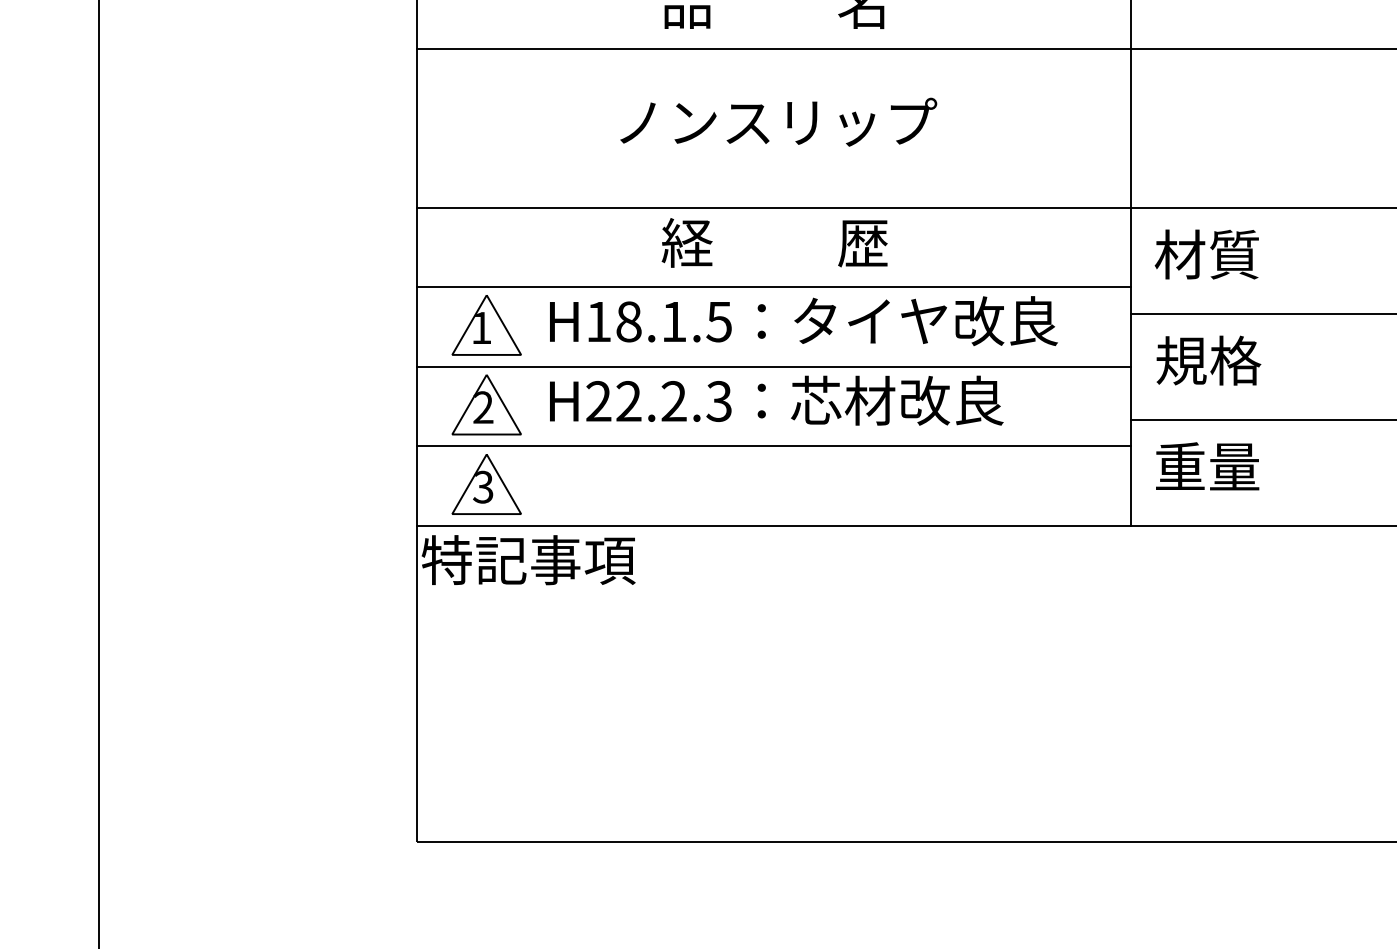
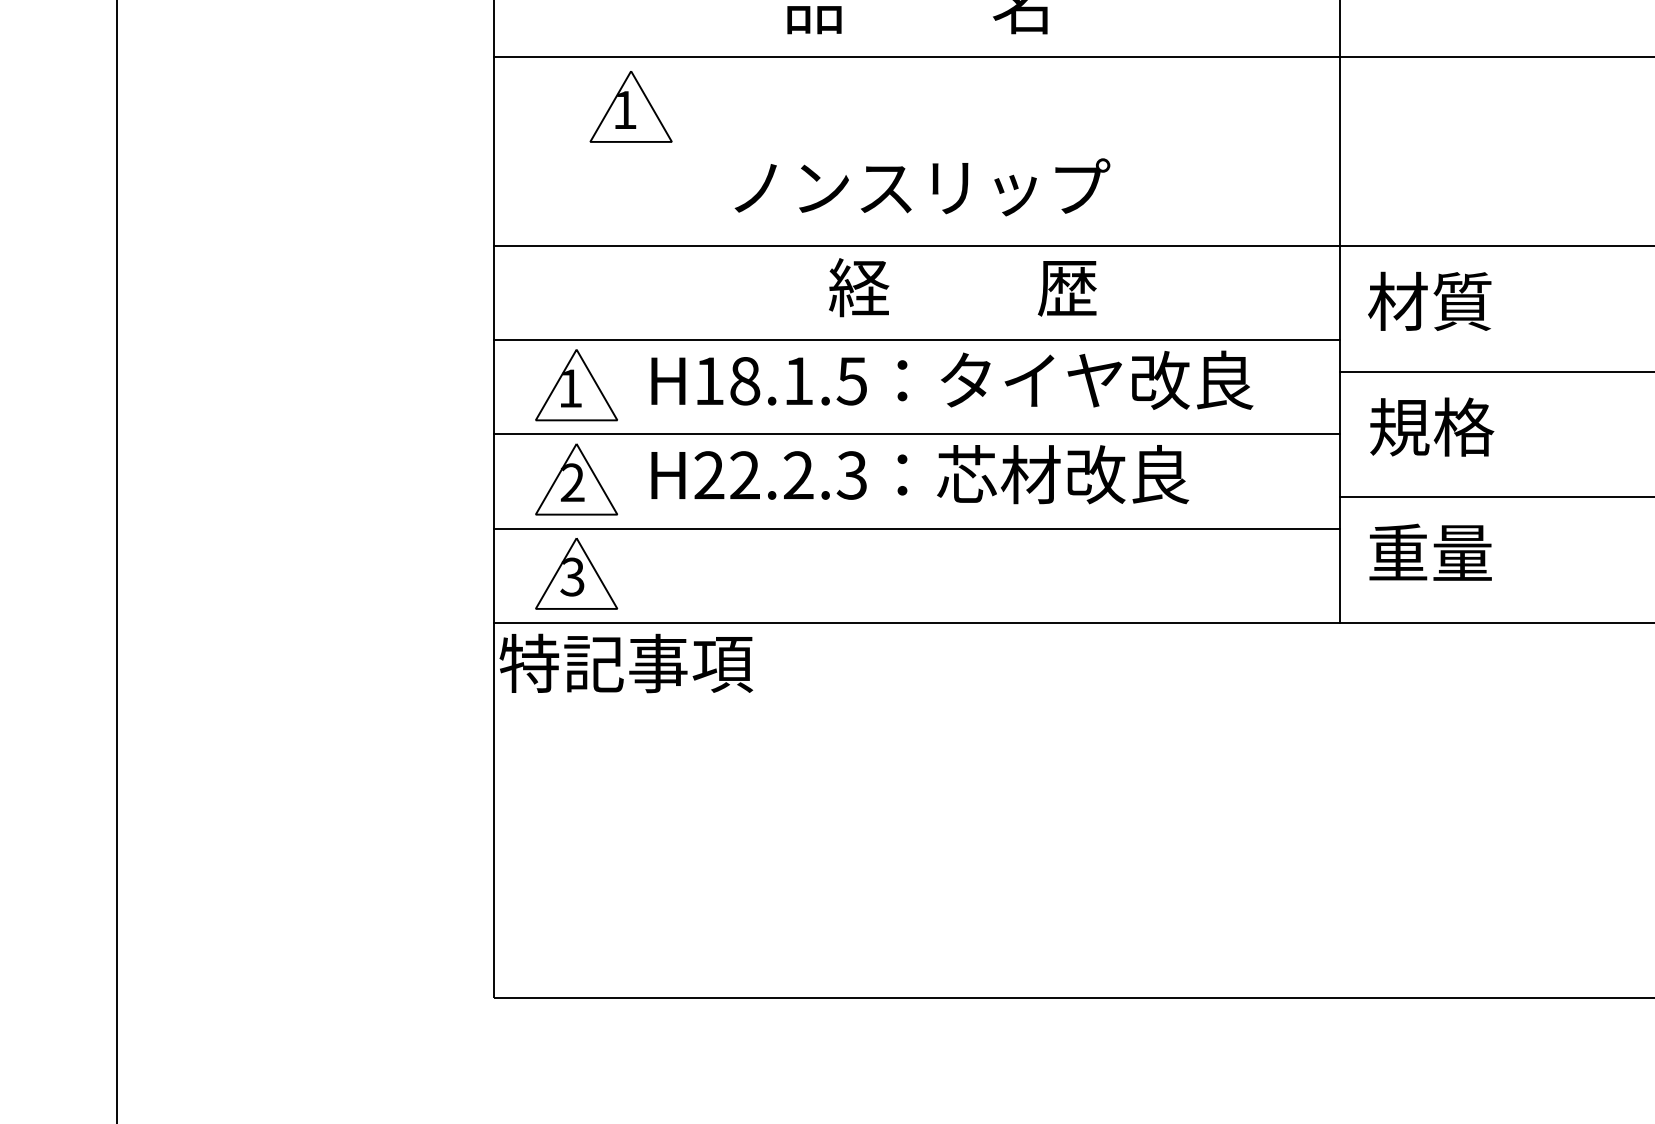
part: (532, 90) -> (630, 107), added
text: (778, 121) -> (922, 186), moved
text: (774, 242) -> (962, 287), moved

